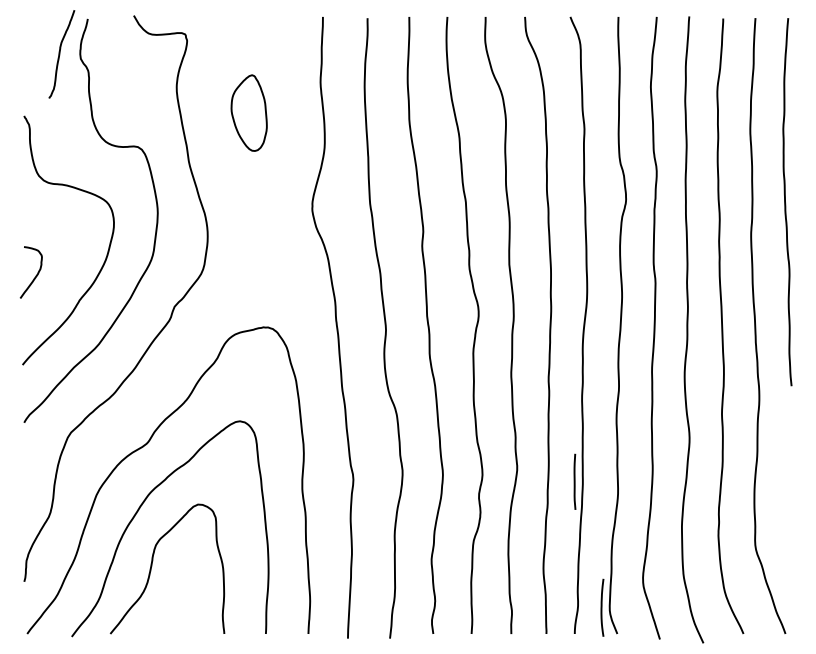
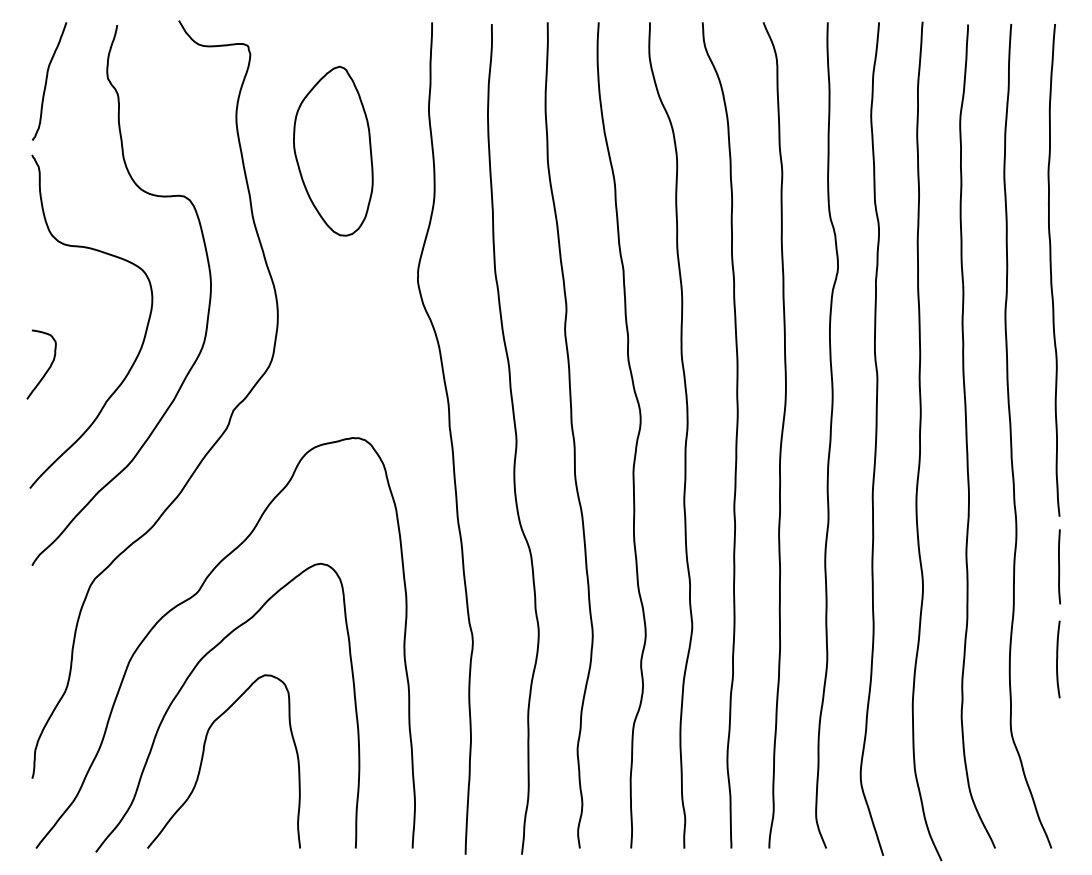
curve: (60, 54) -> (47, 81), moved
part: (249, 112) -> (333, 150), size x1.67
curve: (574, 481) -> (1059, 566), moved
curve: (601, 607) -> (1057, 659), moved

